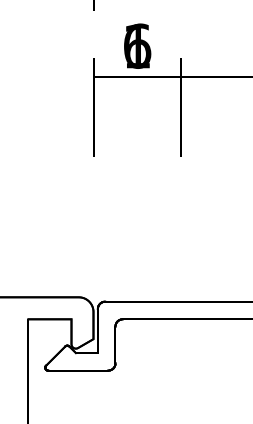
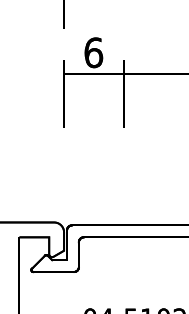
text: (137, 45) -> (93, 52), 1 -> 6

